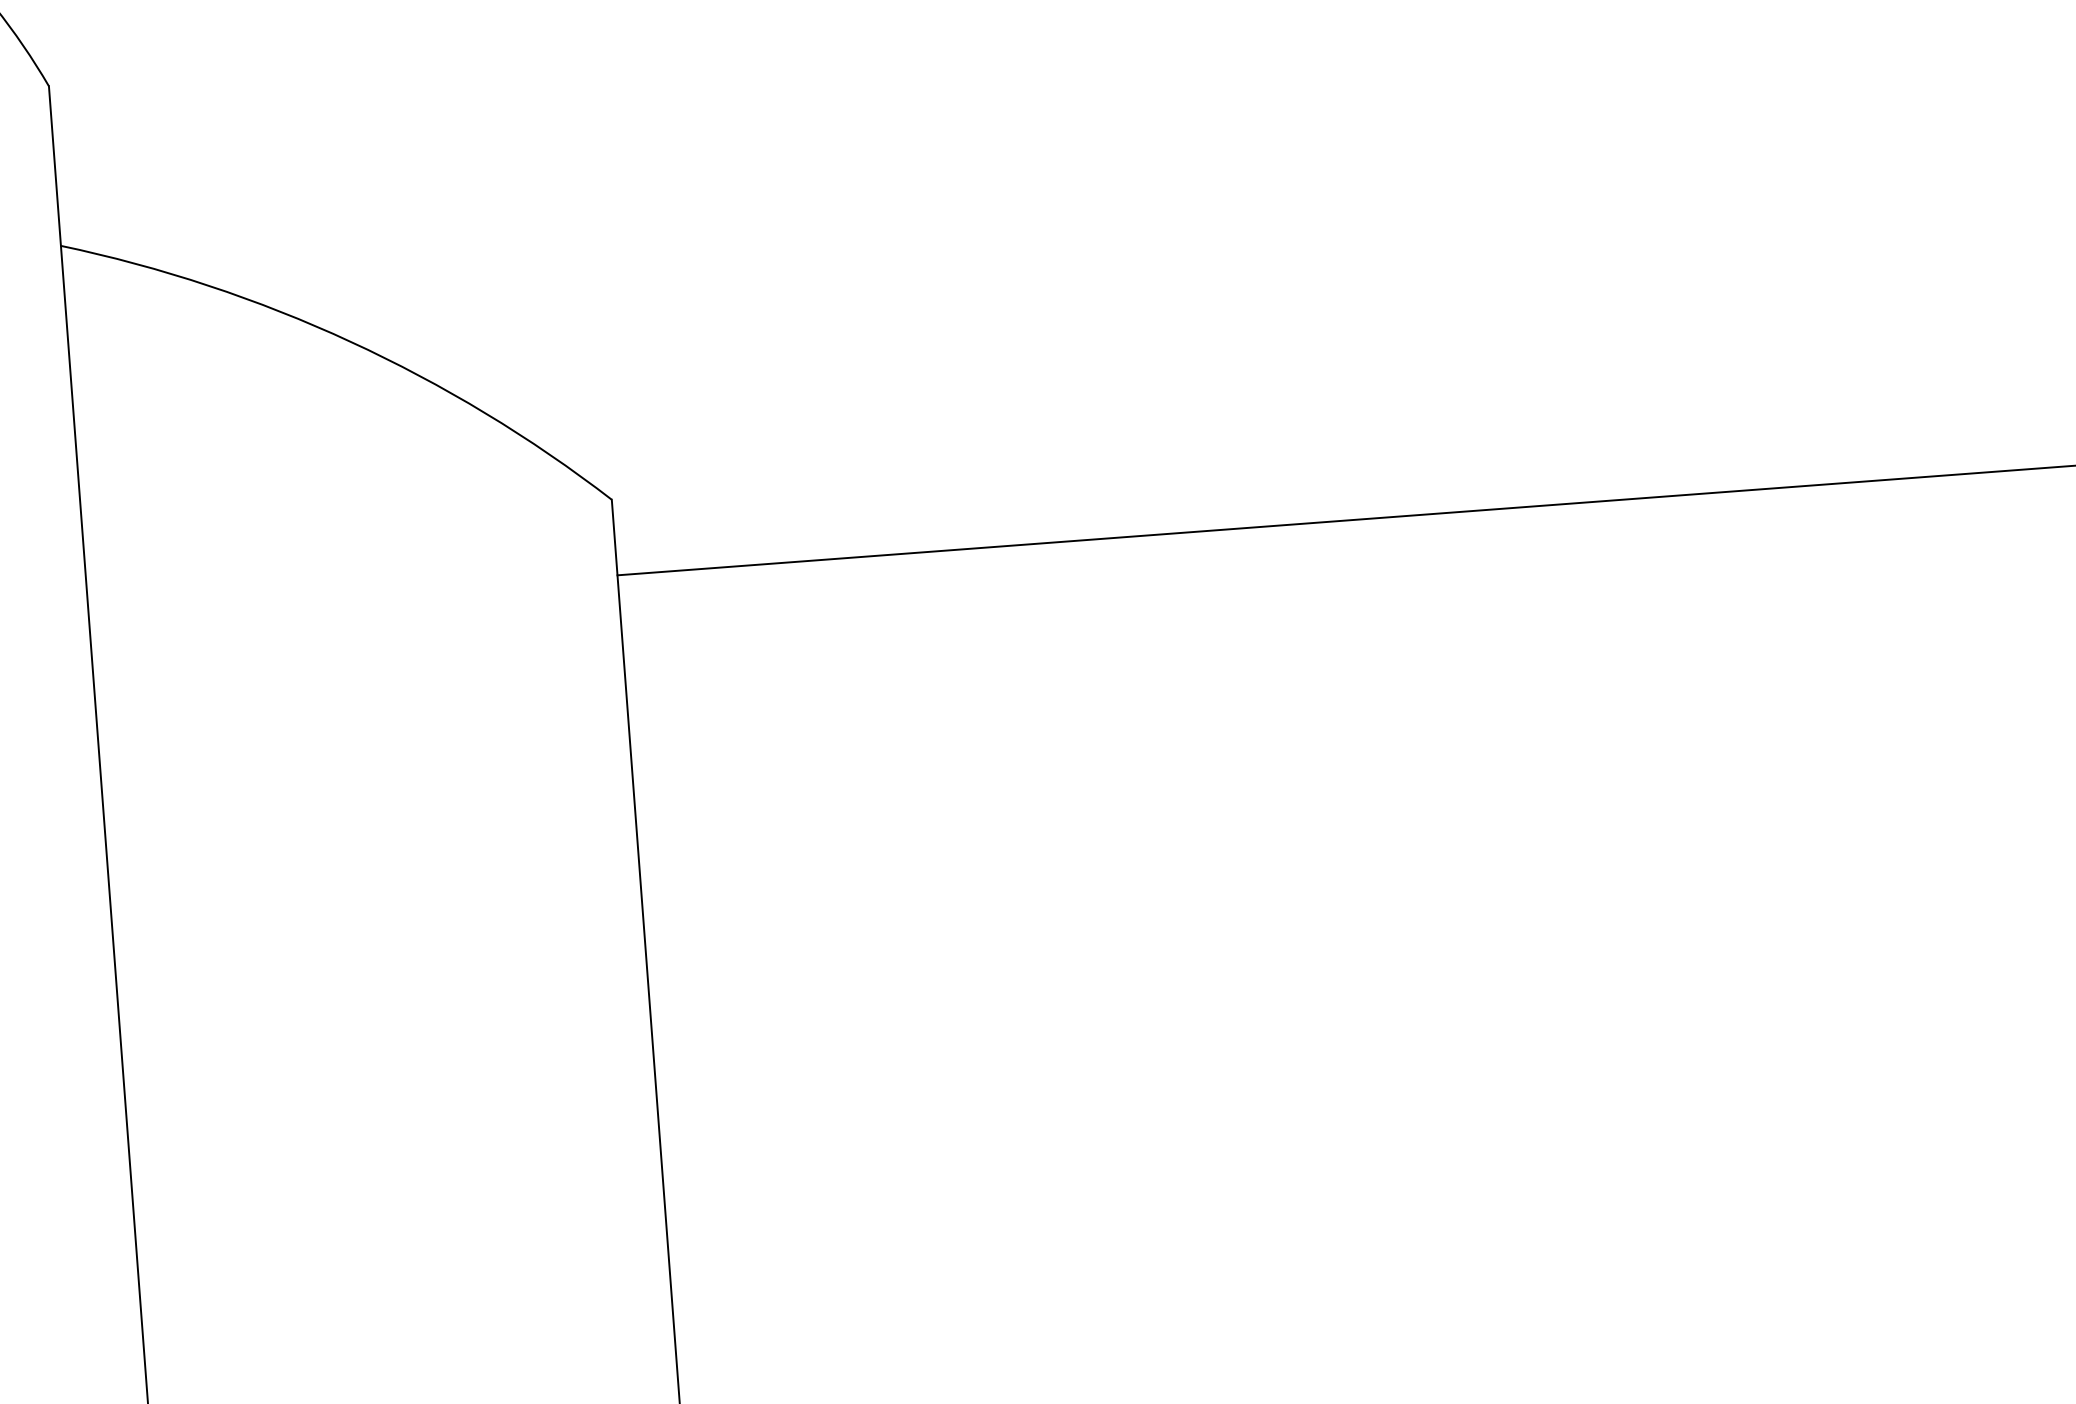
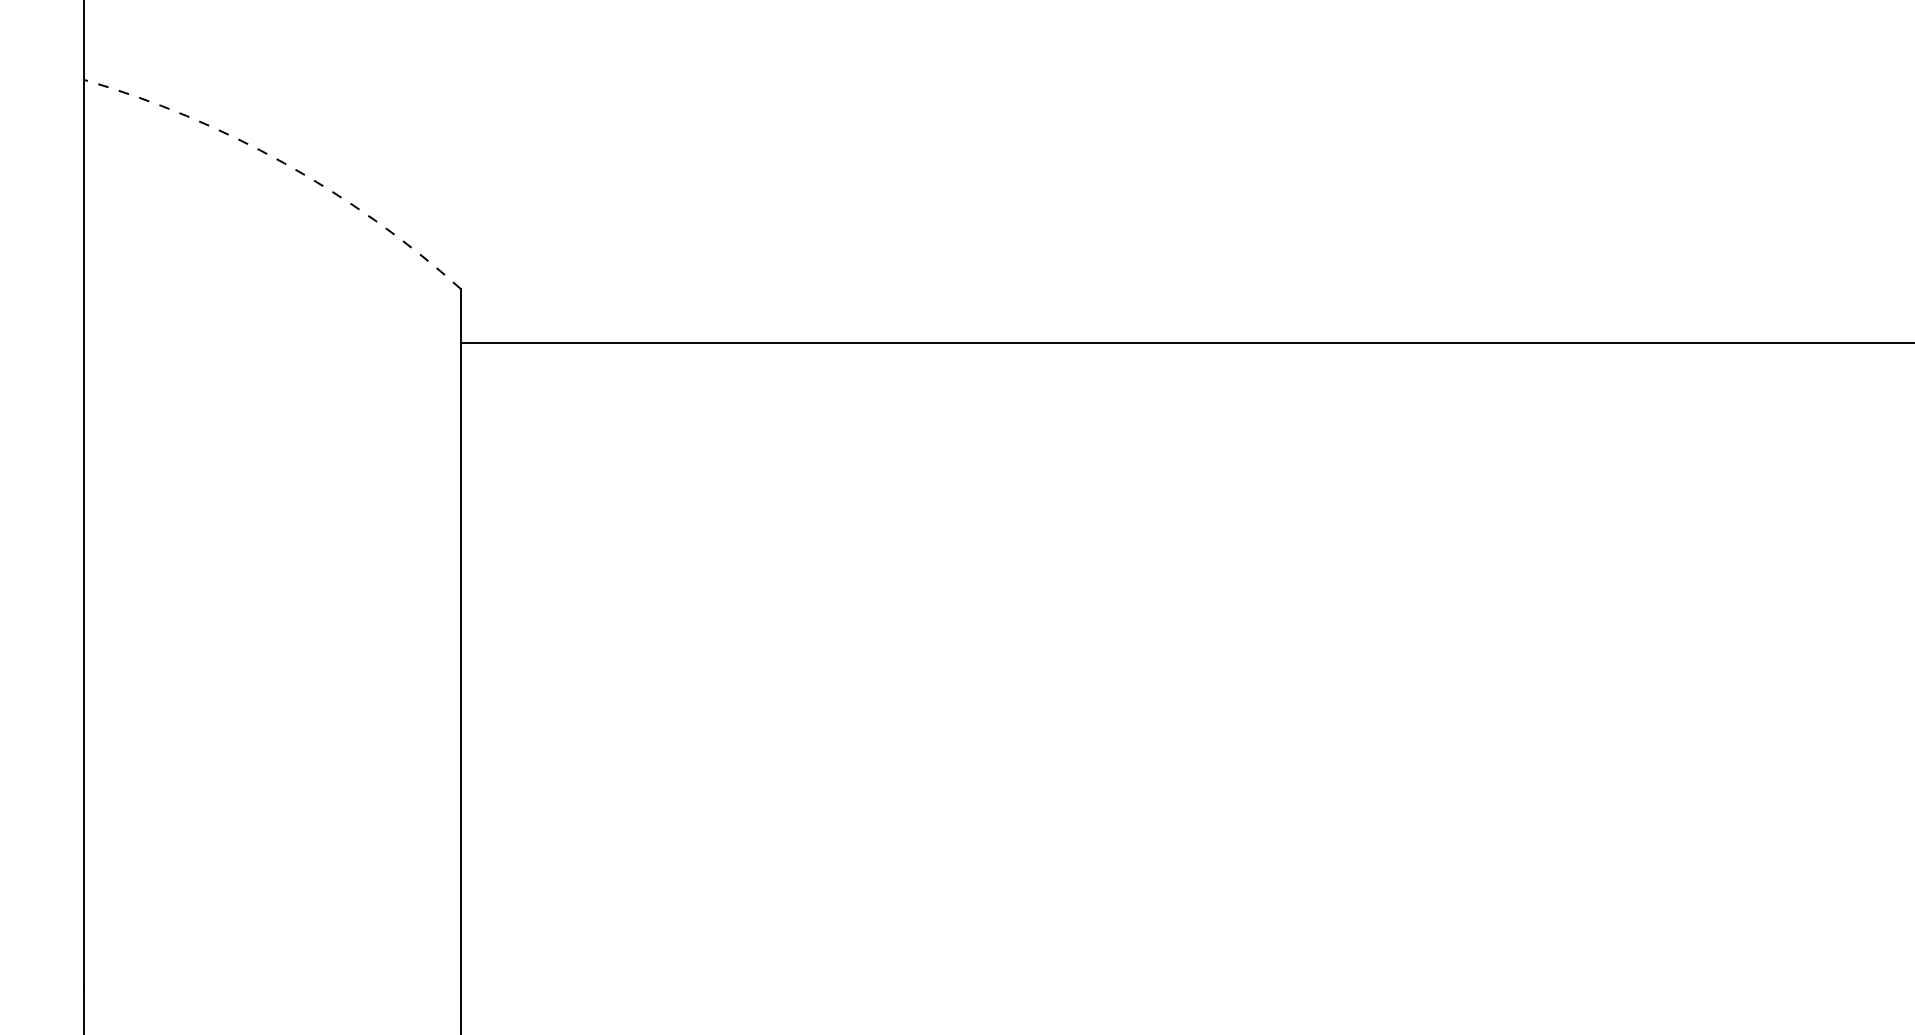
arc: (350, 342) -> (284, 163), solid -> dashed

